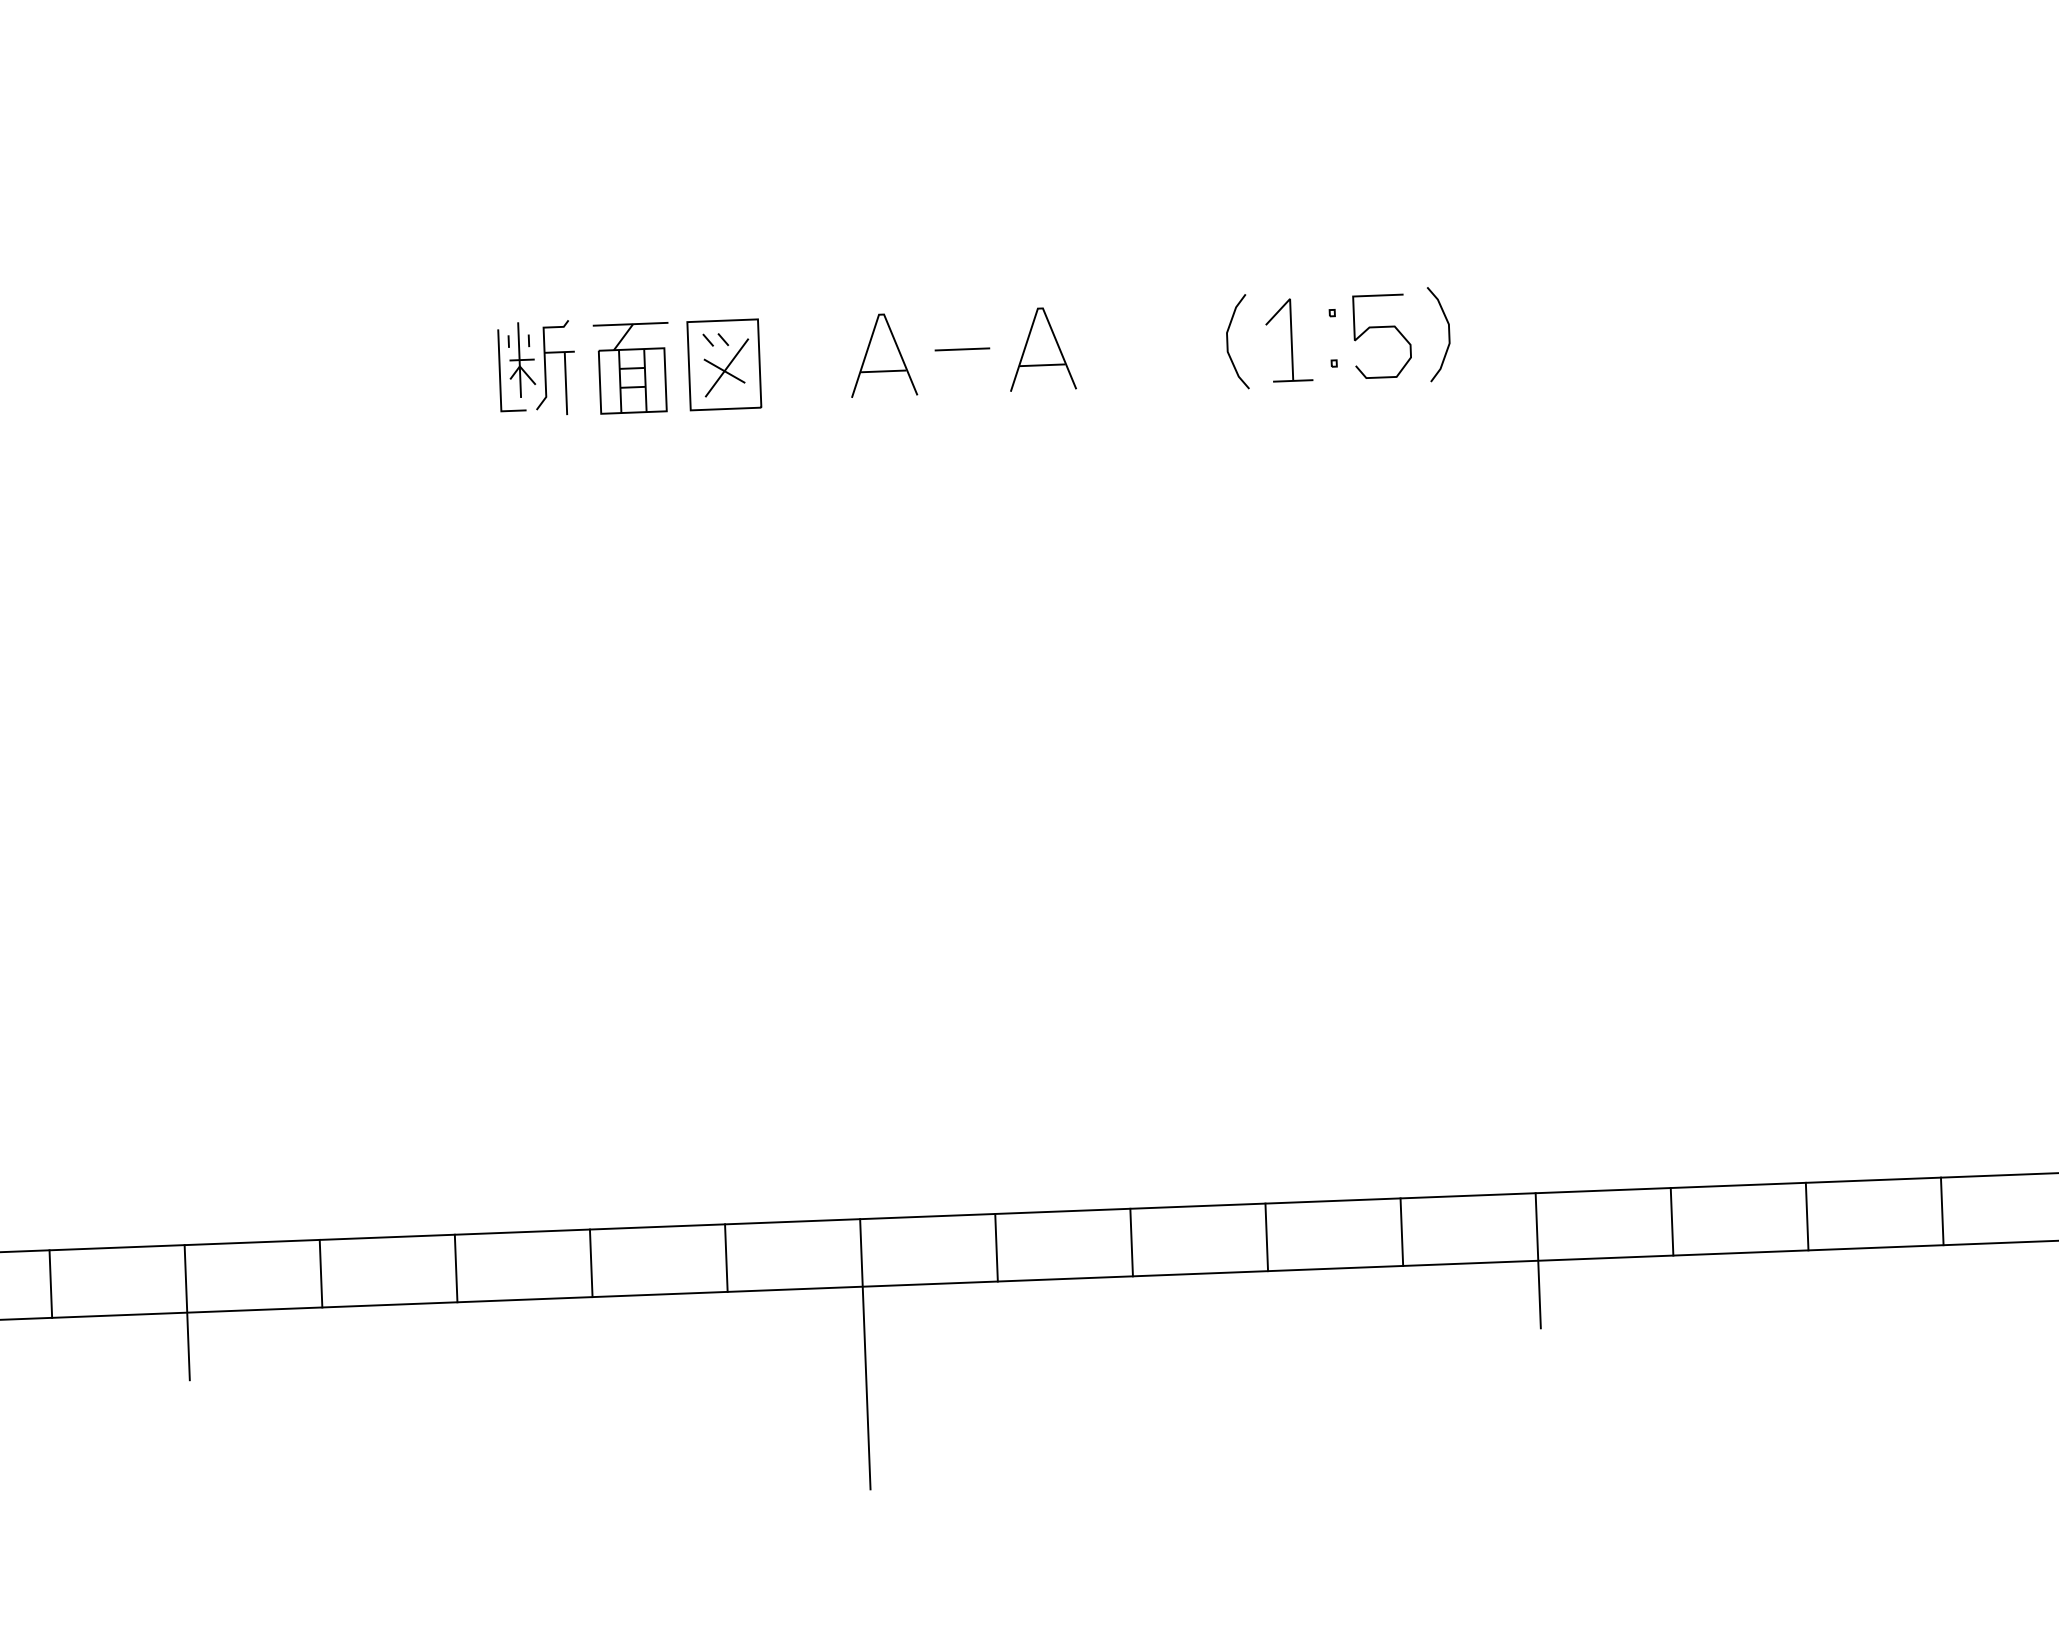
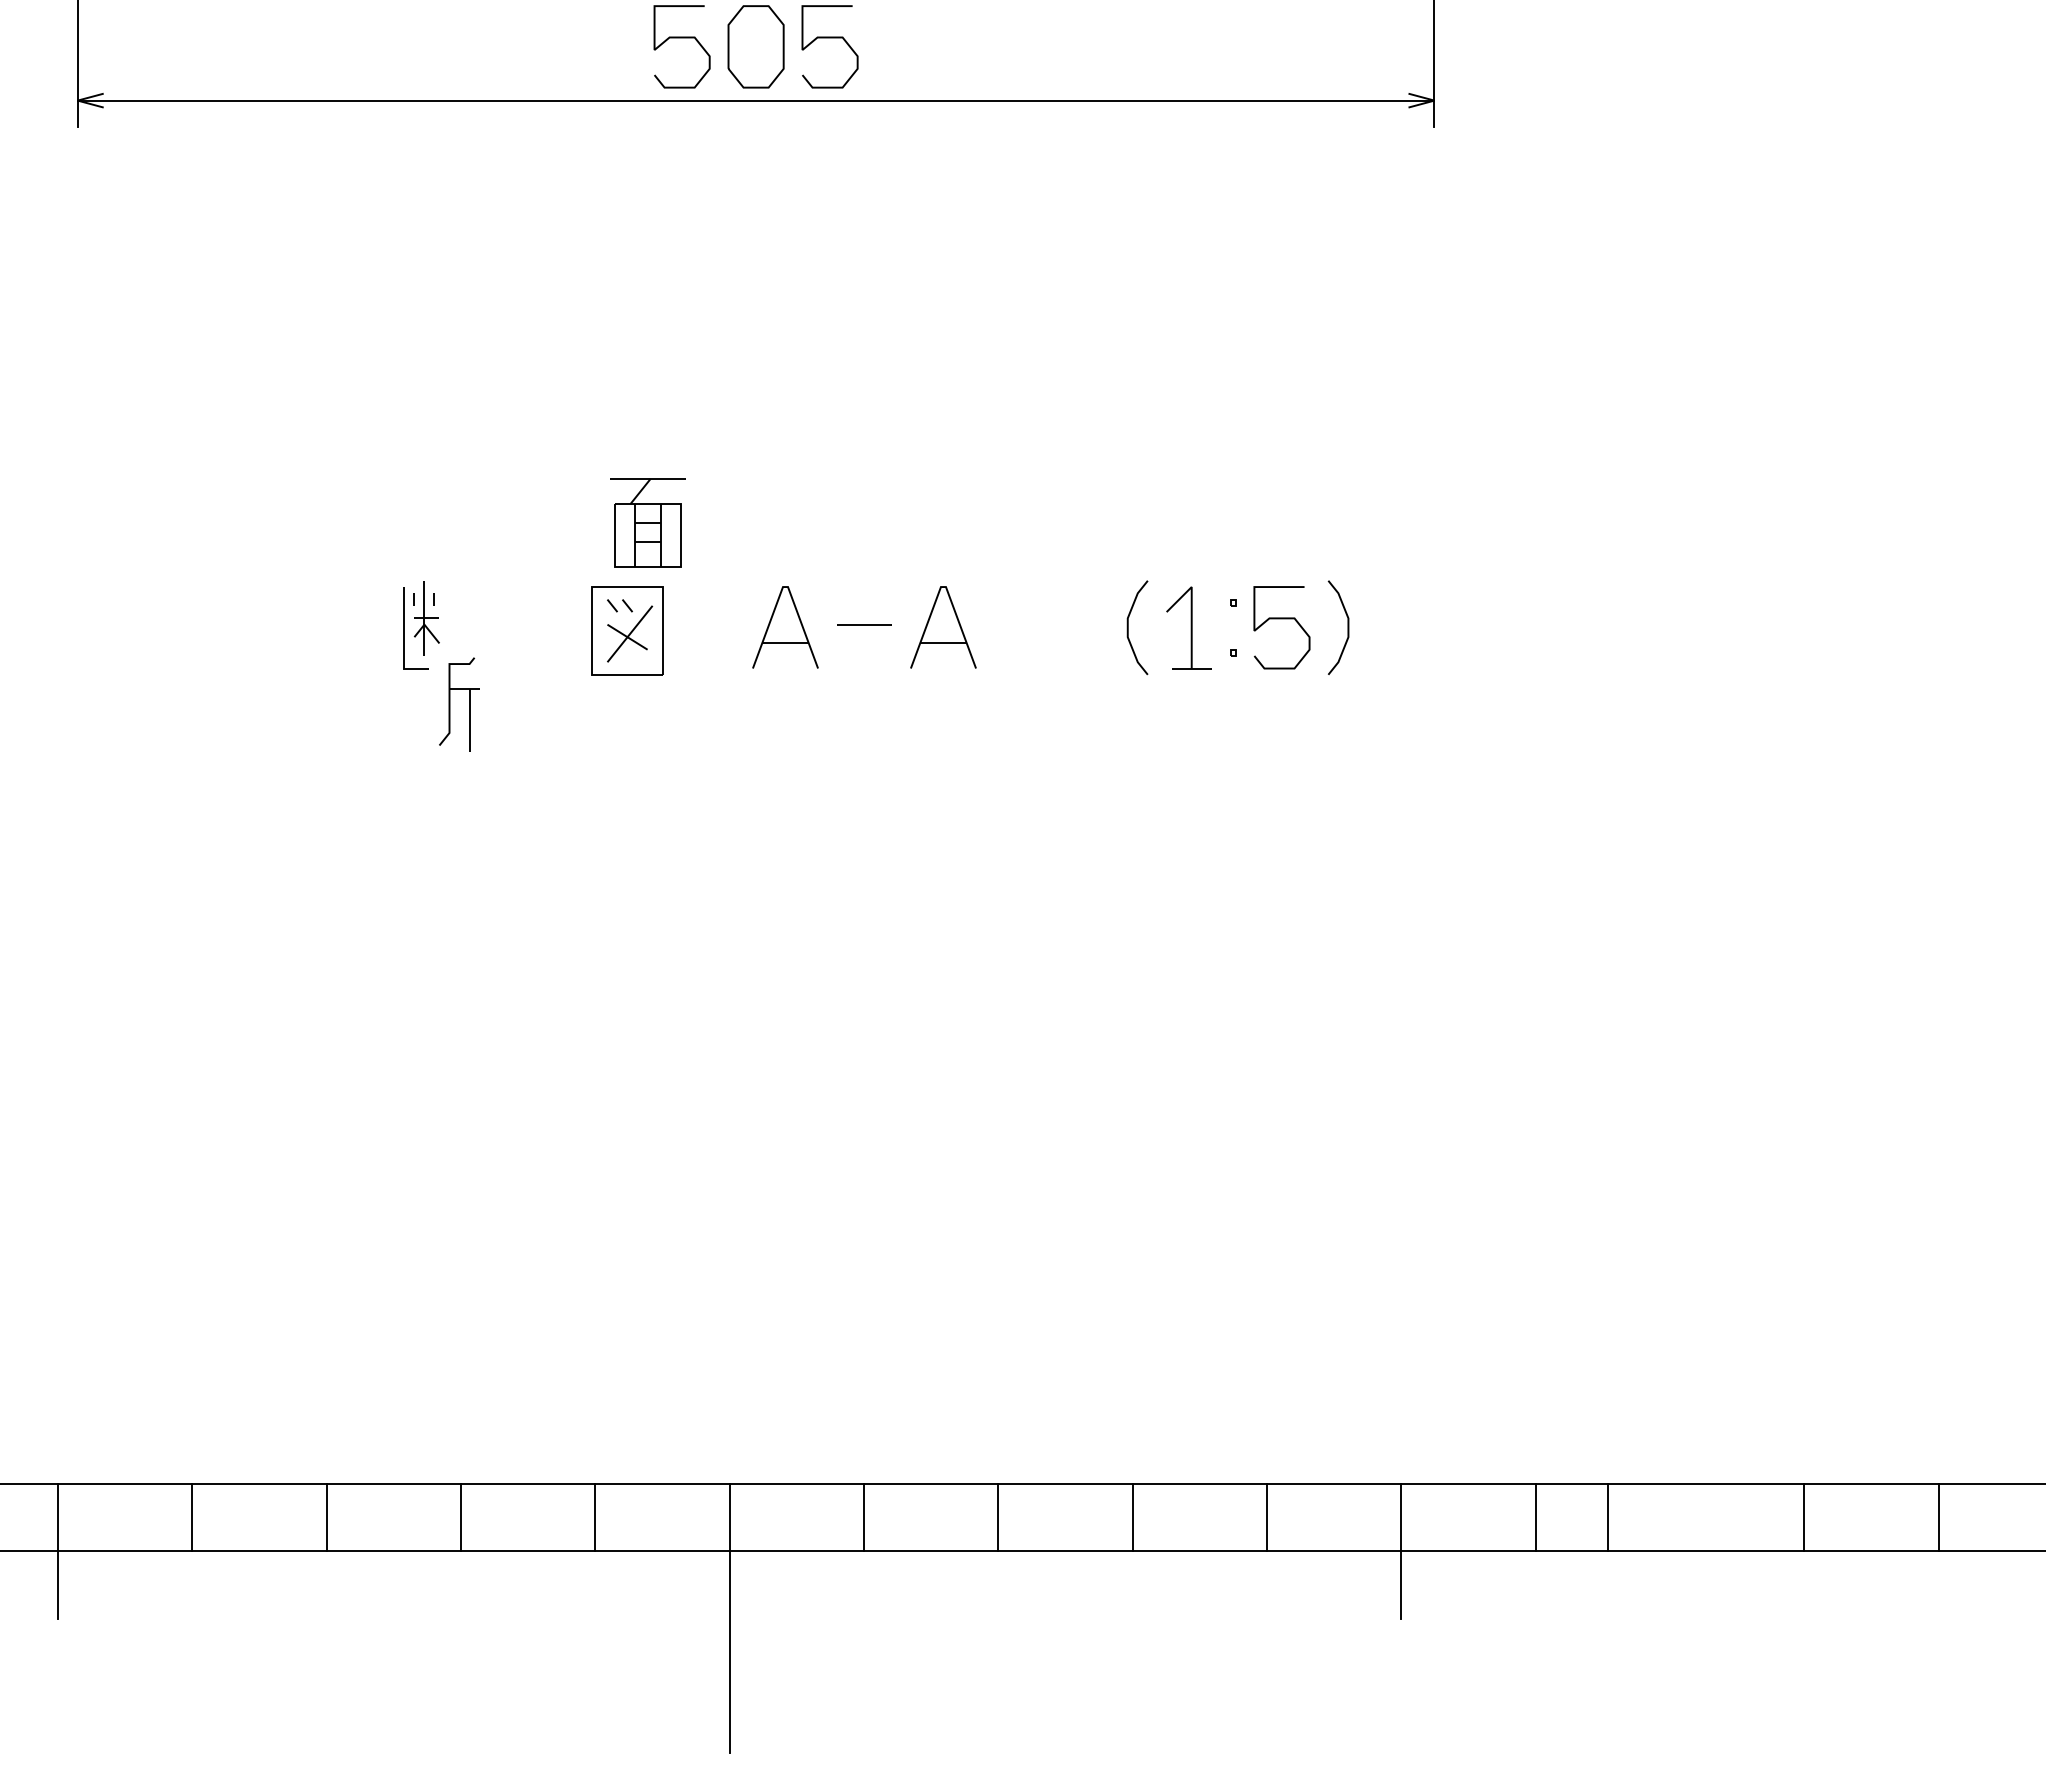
part: (546, 368) -> (450, 704), moved
part: (631, 368) -> (647, 522), moved
line: (1807, 1216) -> (1608, 1517), moved

